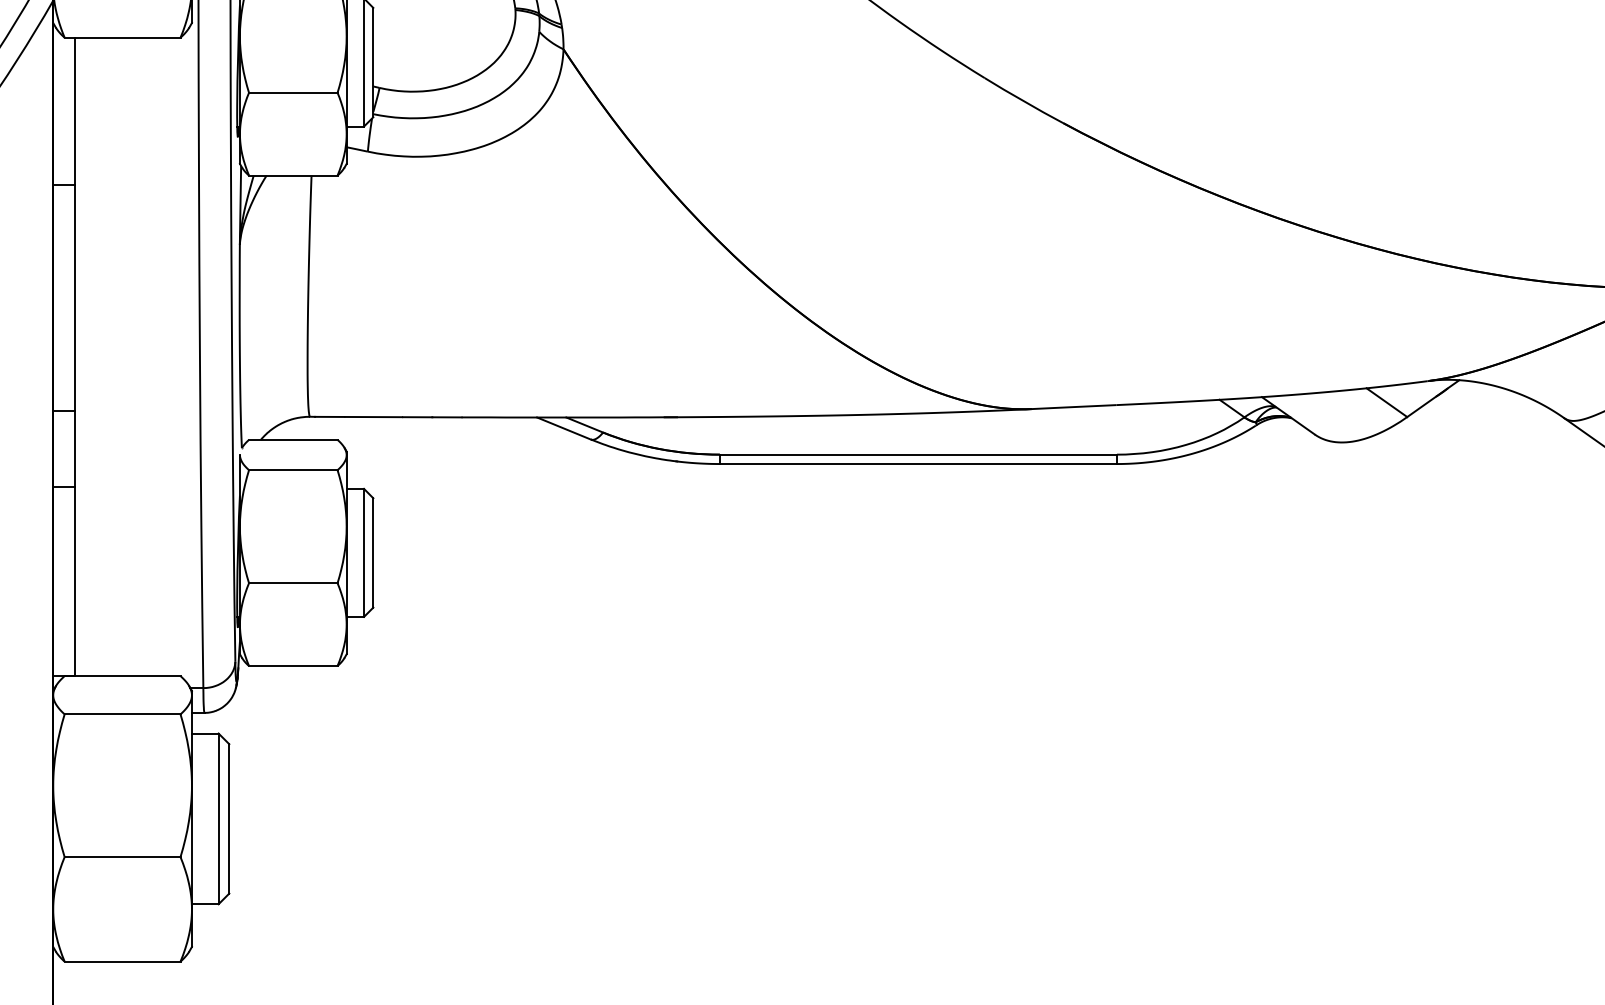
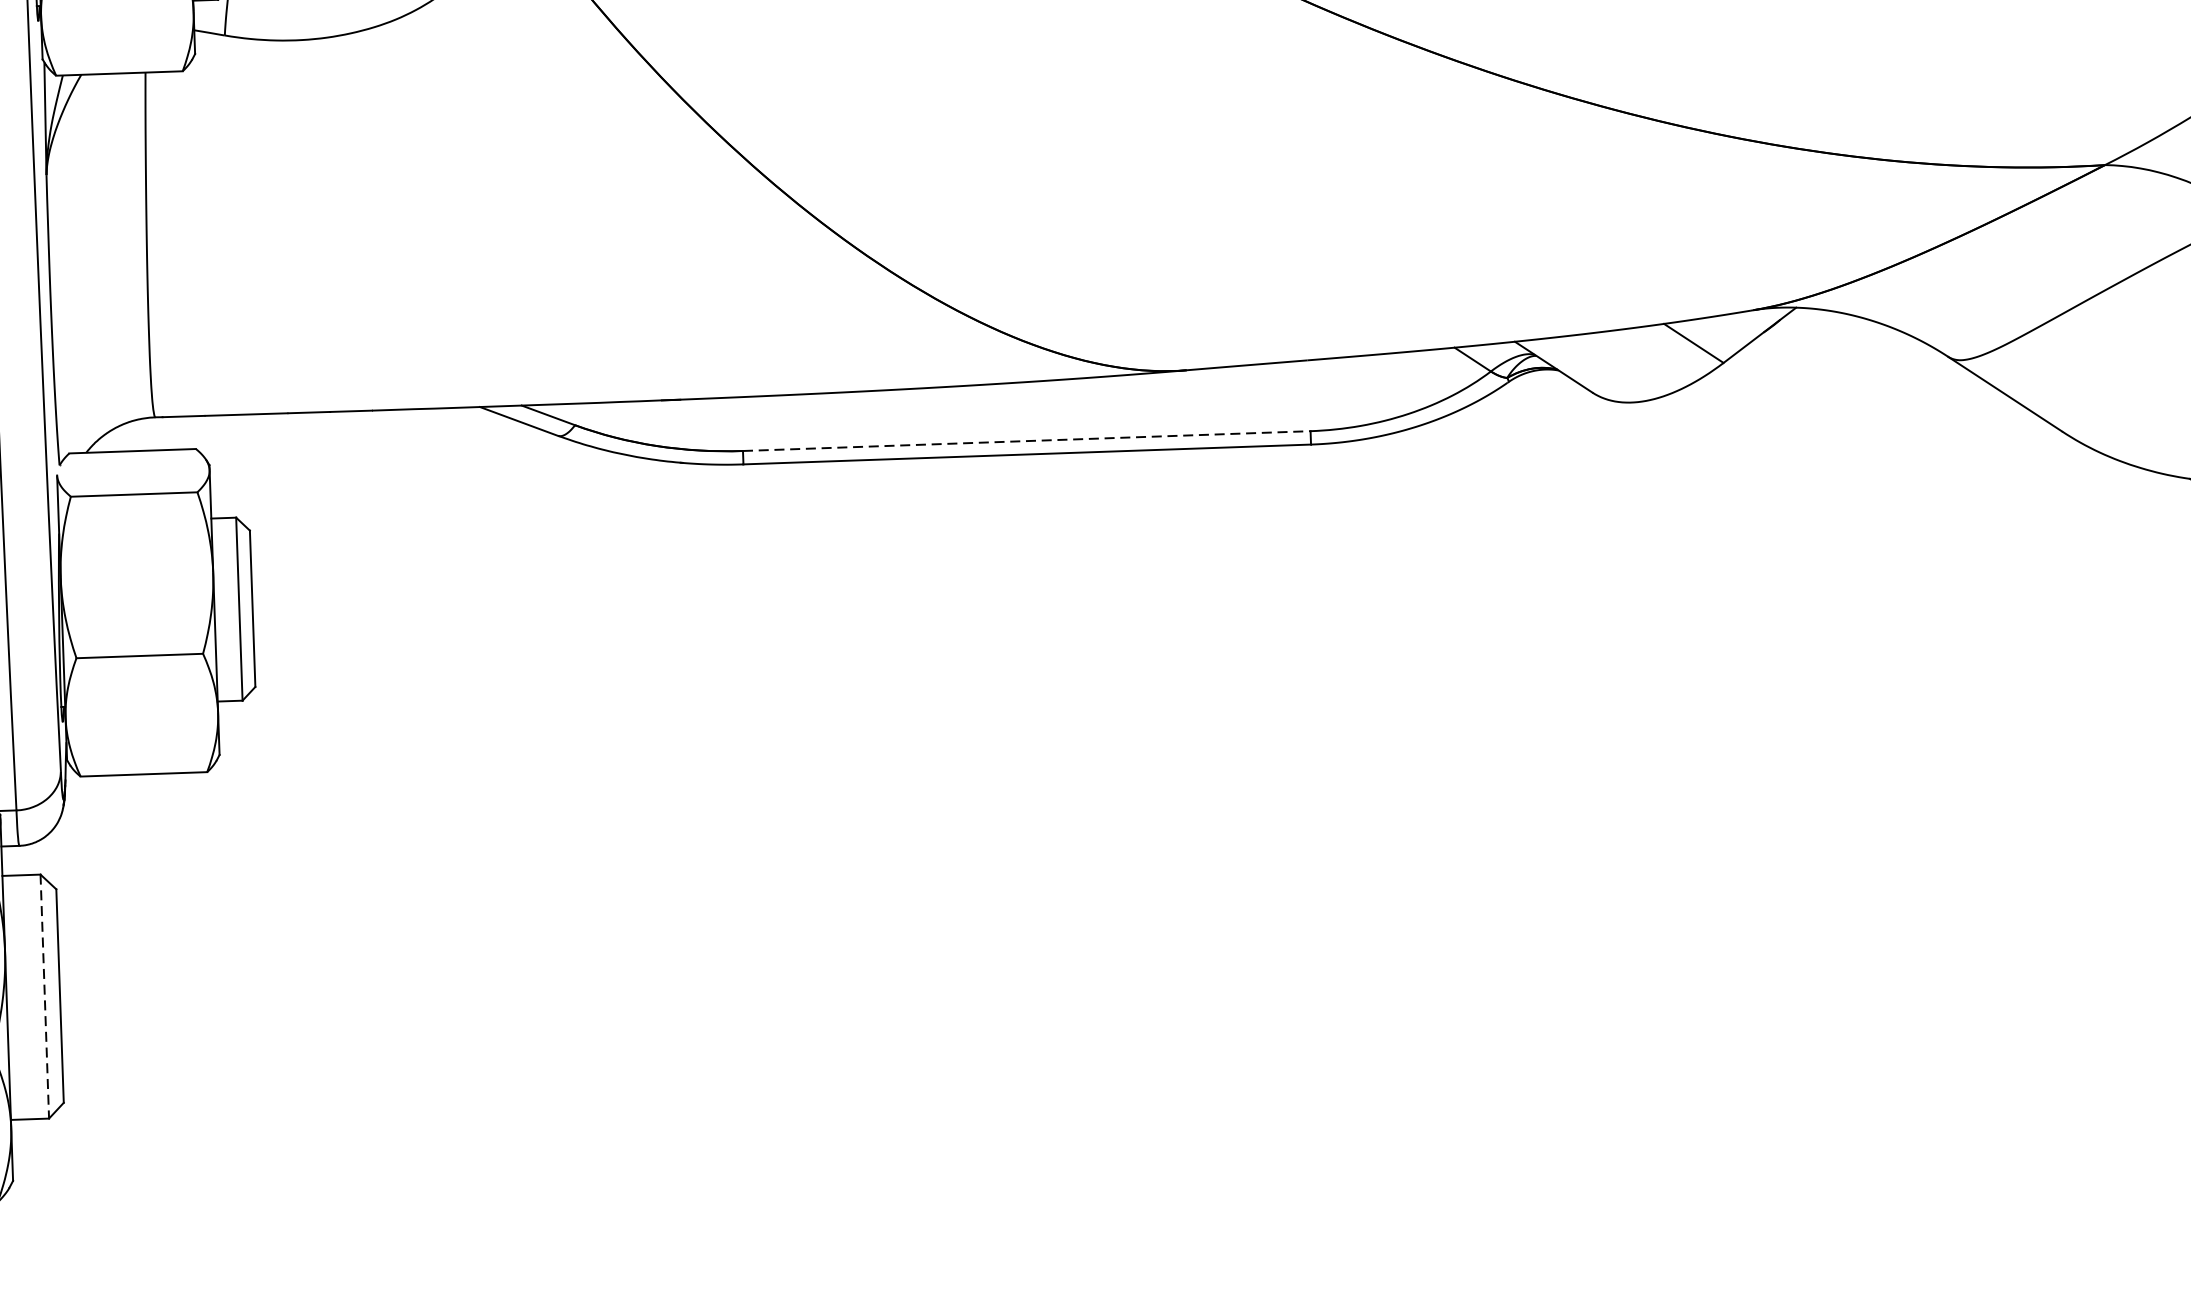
line: (918, 454) -> (1026, 440), solid -> dashed
line: (218, 819) -> (44, 997), solid -> dashed

